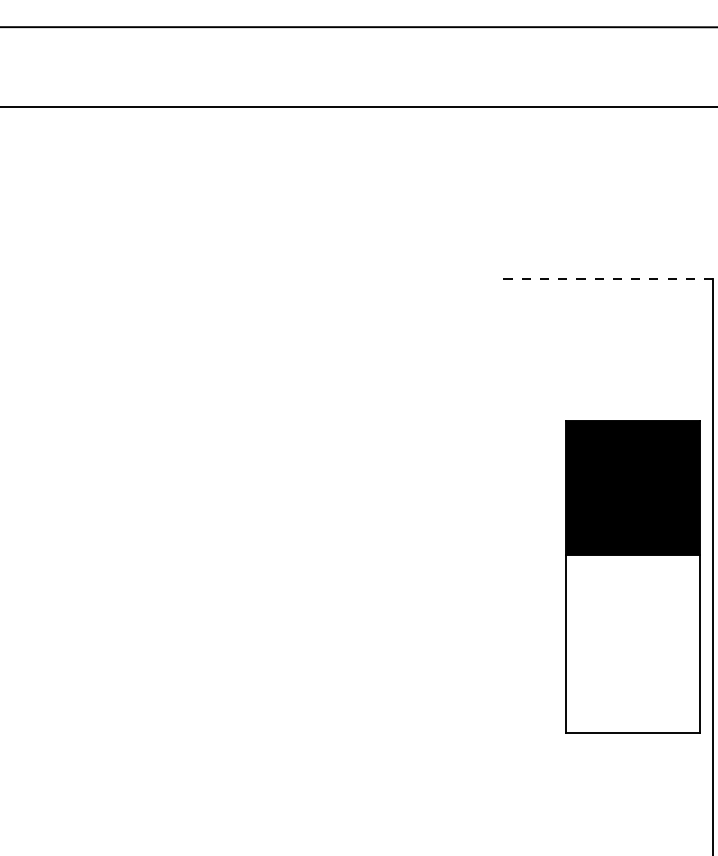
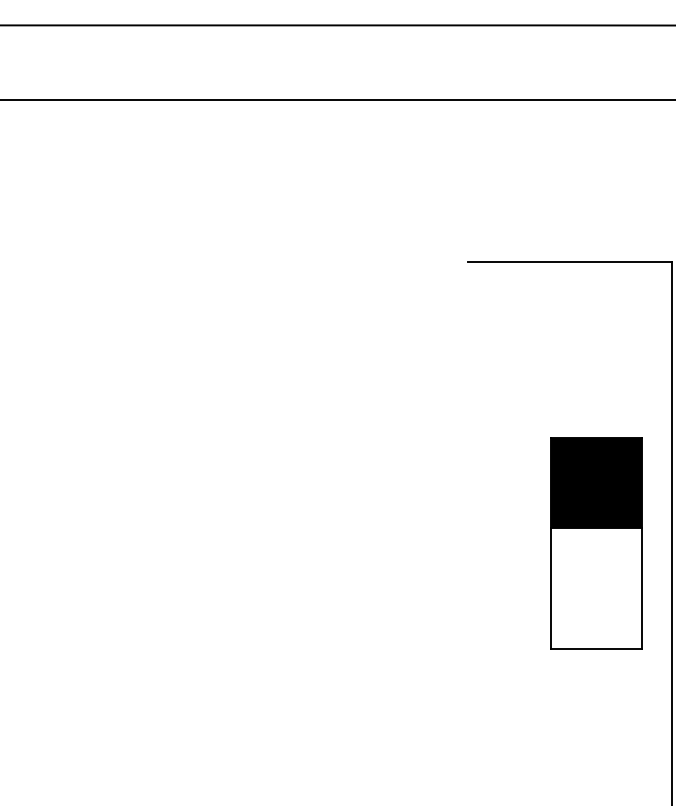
line: (604, 278) -> (569, 262), dashed -> solid
part: (633, 577) -> (596, 543), size x0.71

